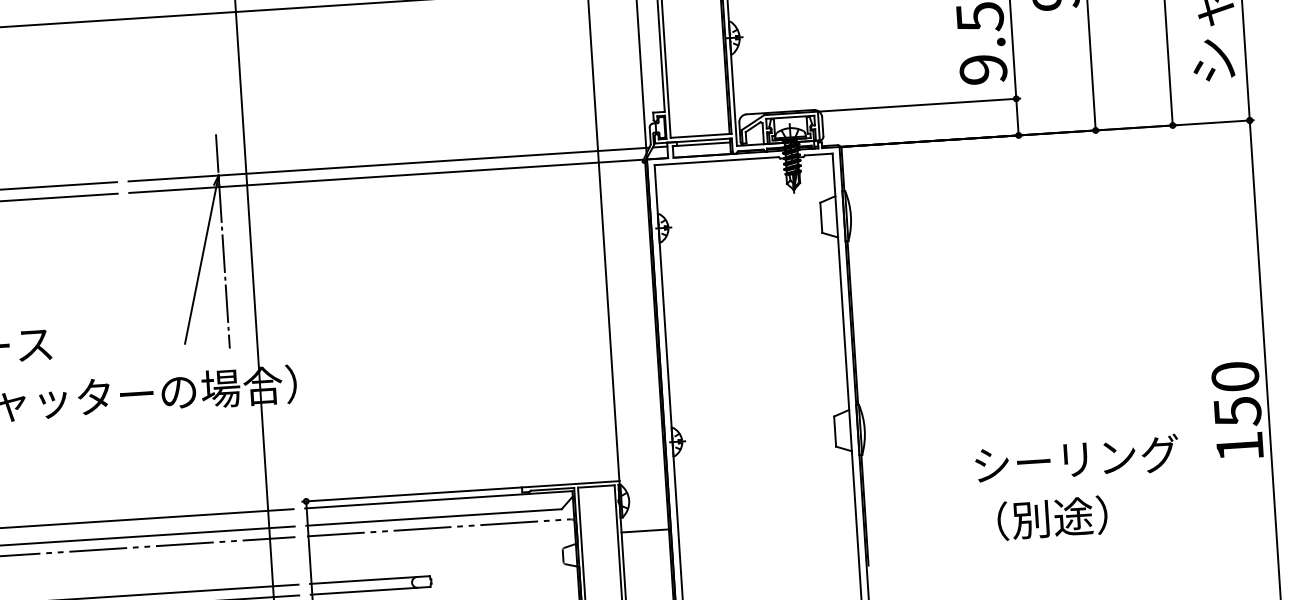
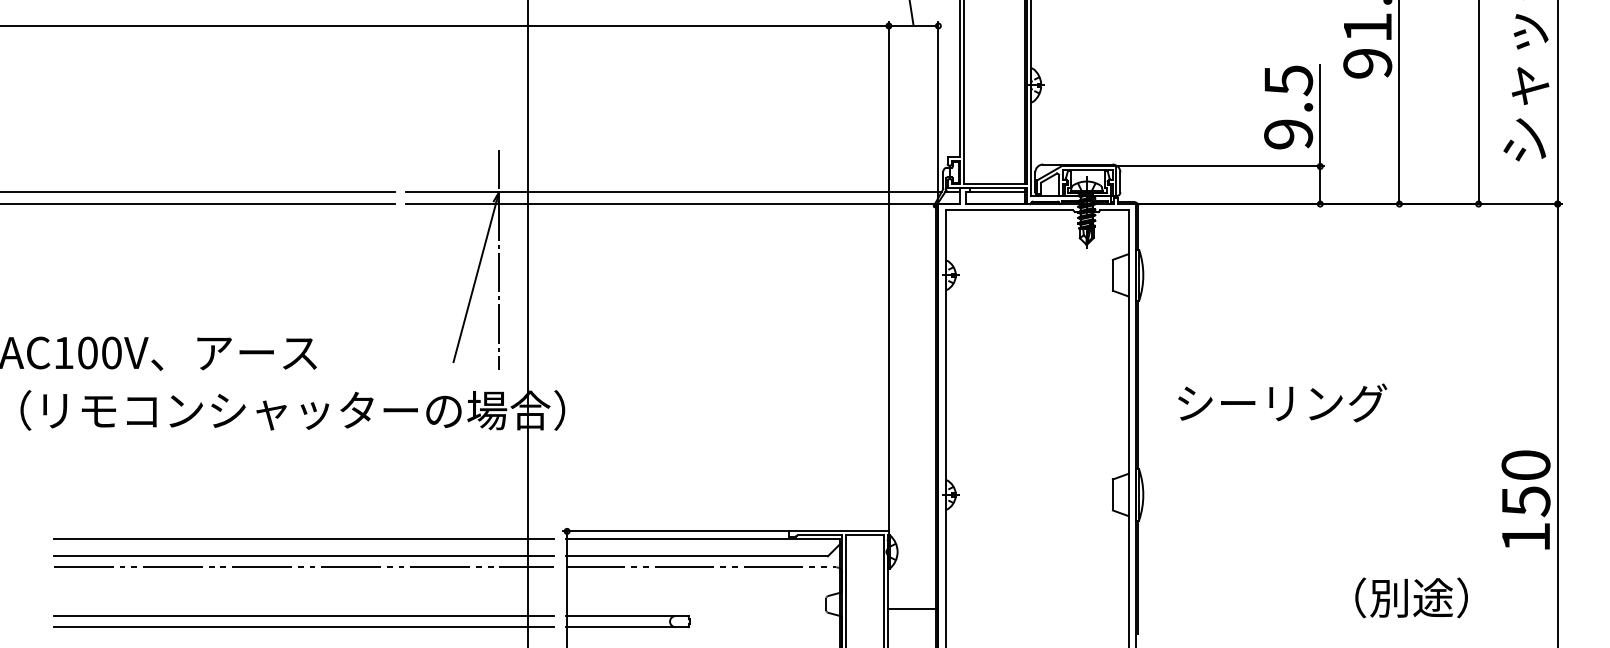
text: (1076, 458) -> (1282, 402), moved
text: (1052, 517) -> (1411, 597), moved
line: (644, 531) -> (911, 609), moved

